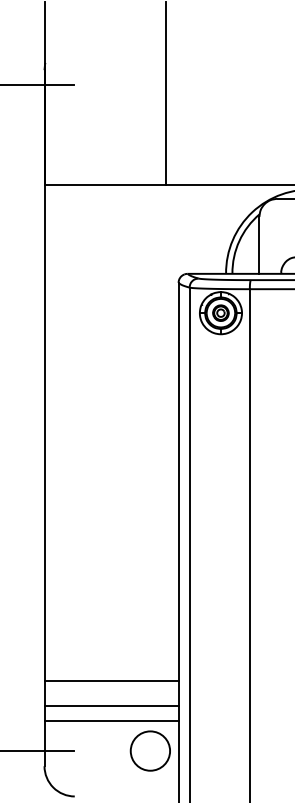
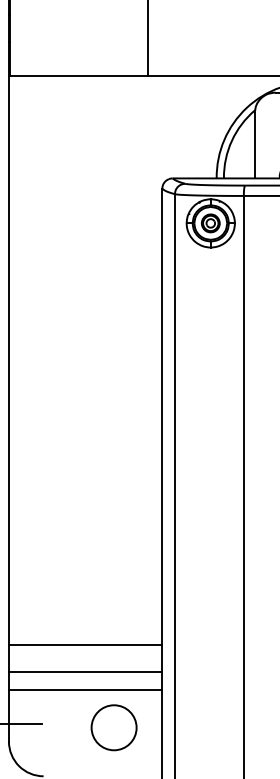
circle: (149, 750) -> (113, 727), moved

